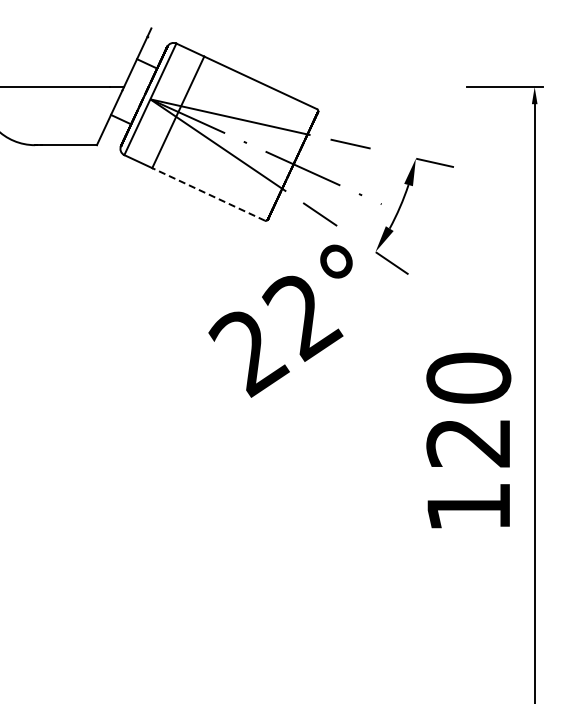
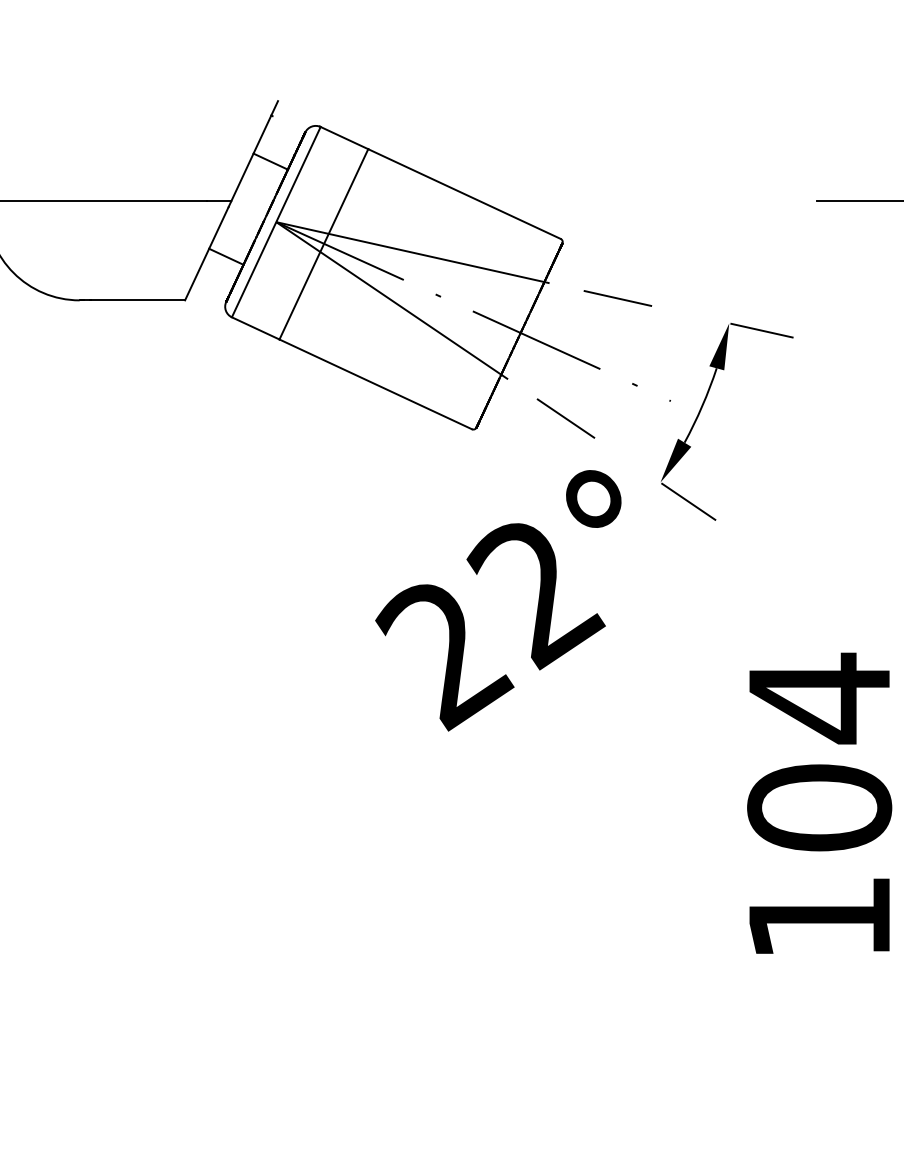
line: (208, 194) -> (375, 384), dashed -> solid
text: (468, 409) -> (819, 751), 120 -> 104

